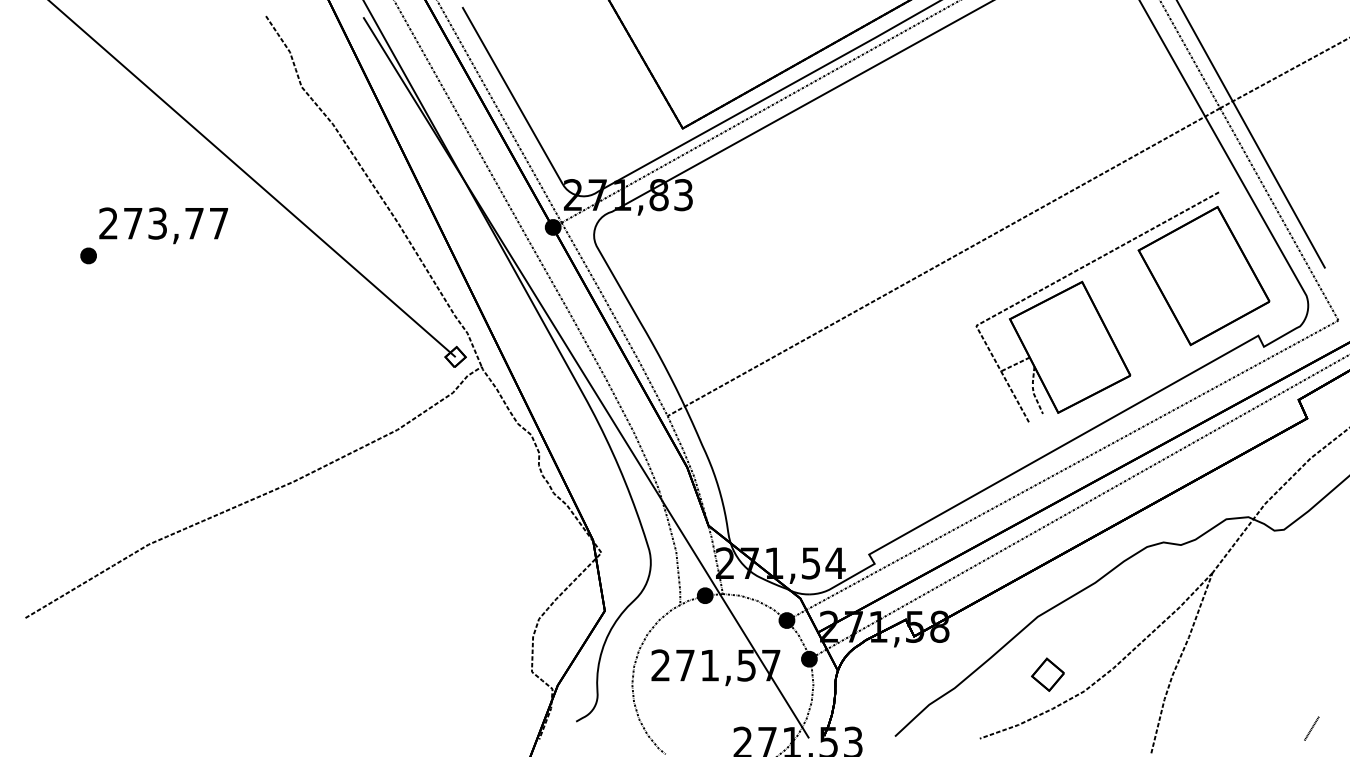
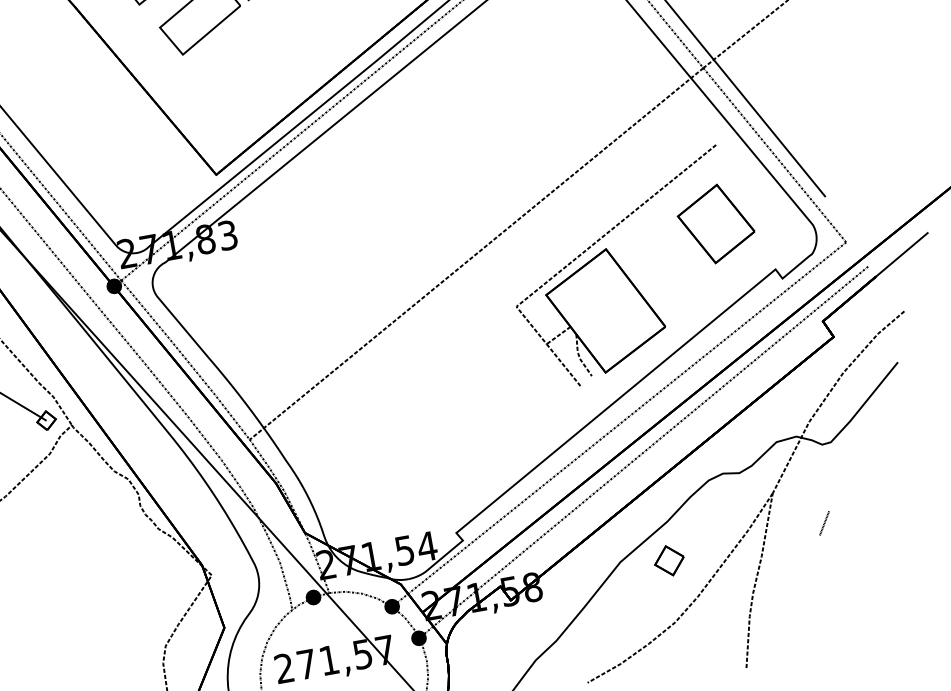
part: (1203, 276) -> (715, 224), size x0.6
part: (1047, 674) -> (668, 560), moved
line: (1311, 728) -> (824, 523), moved

